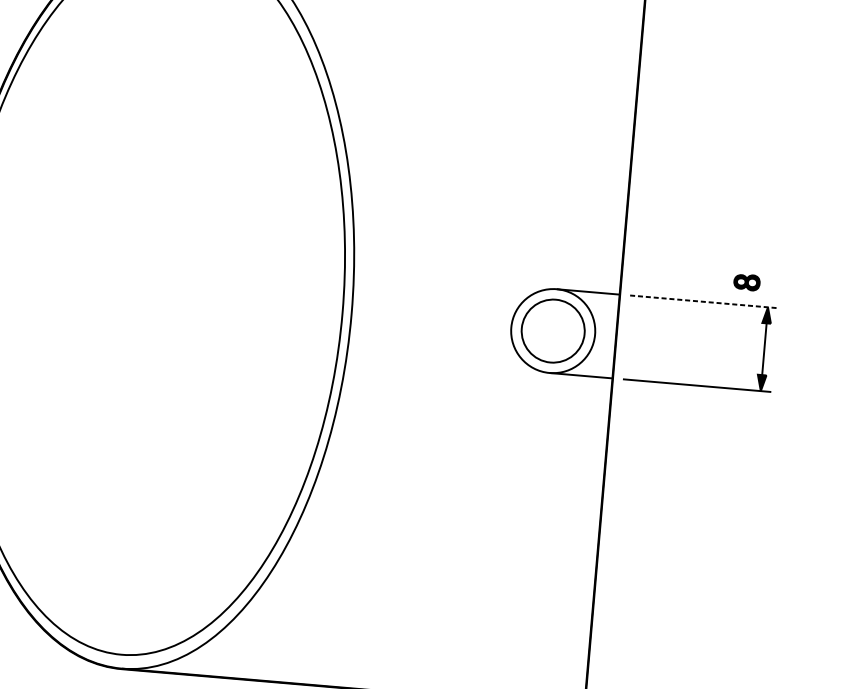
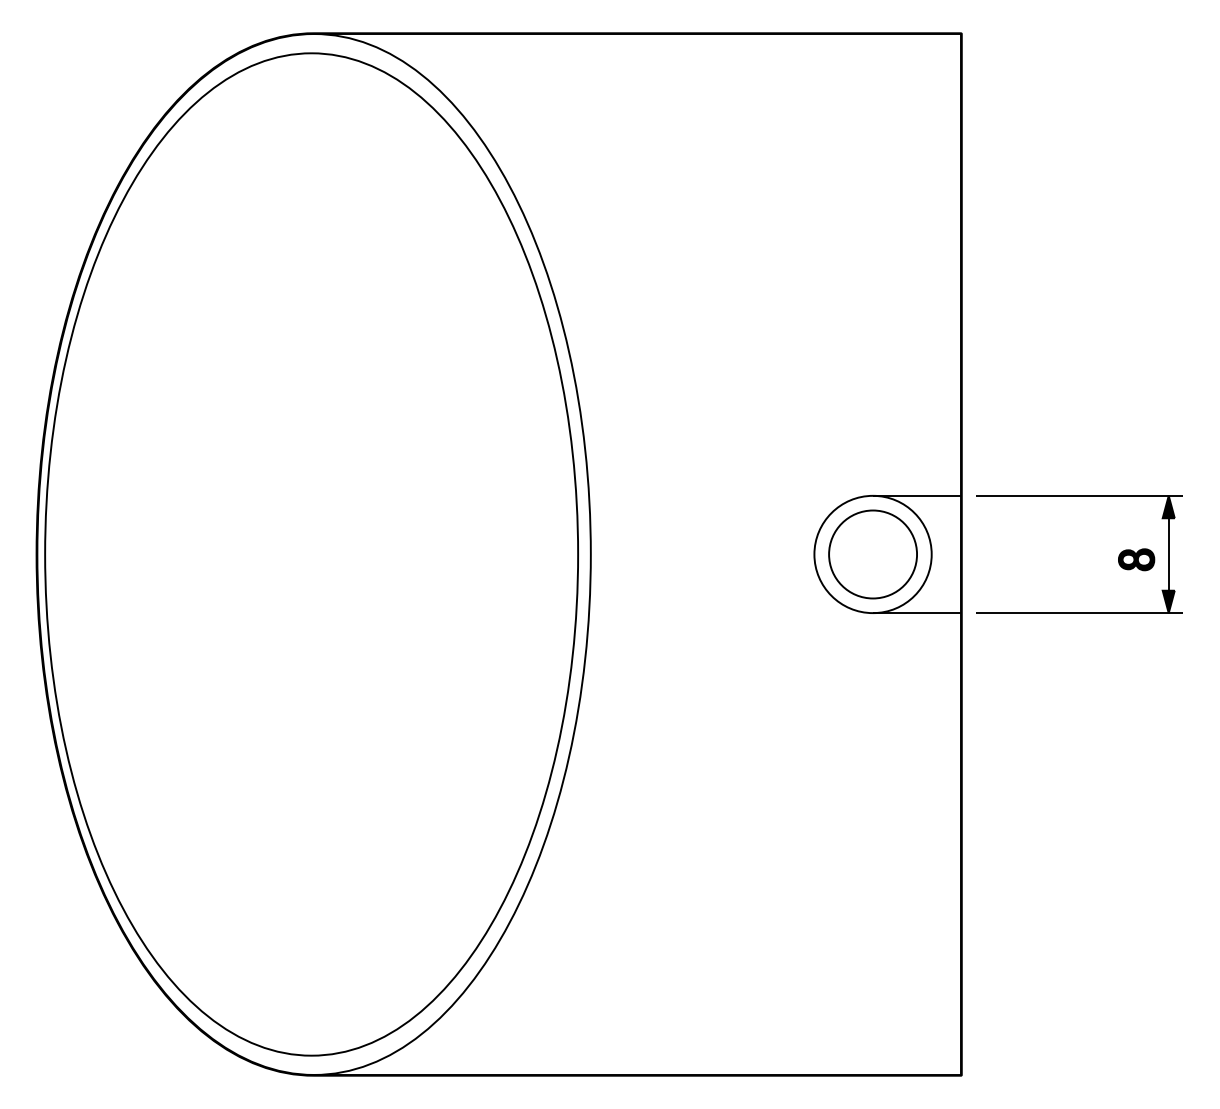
part: (746, 282) -> (1136, 559), moved
line: (704, 301) -> (1079, 495), dashed -> solid

